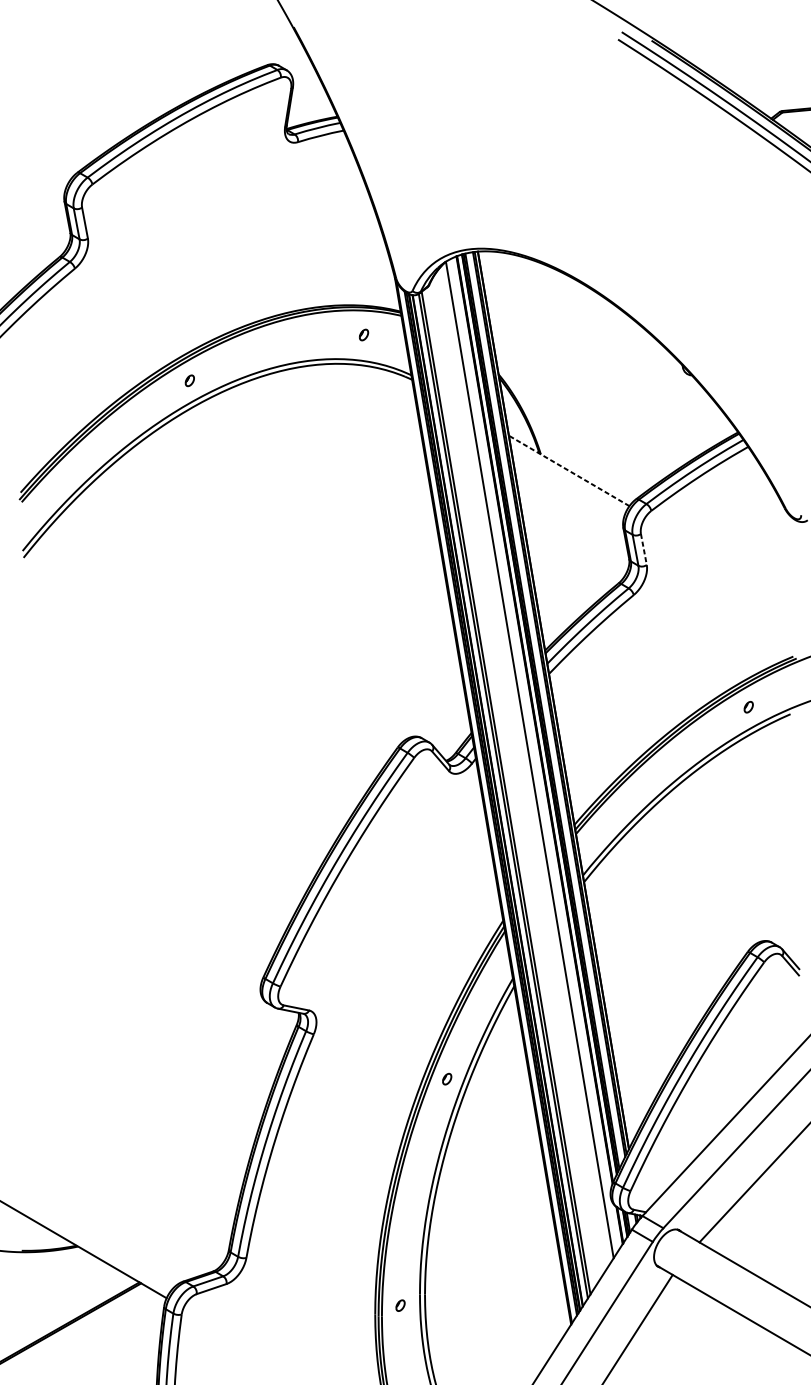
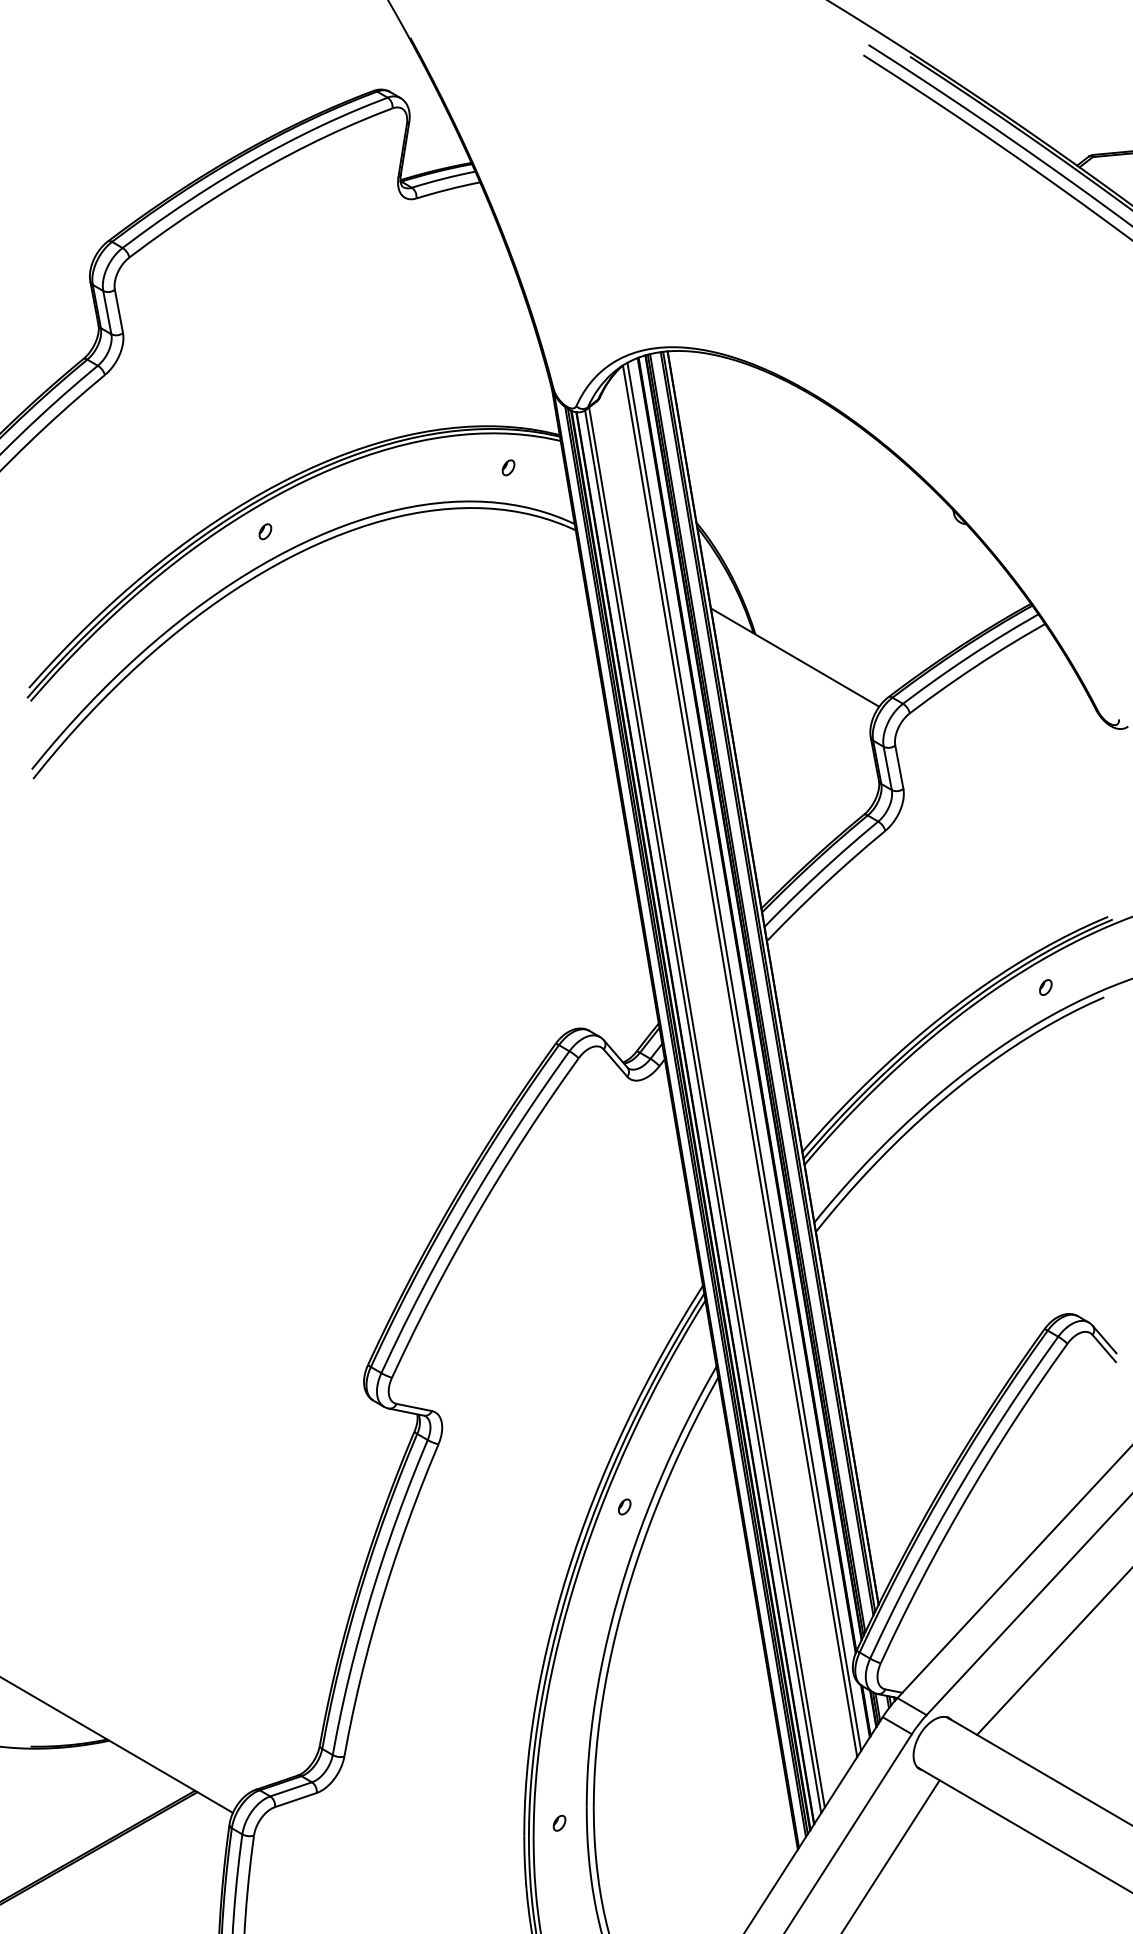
line: (569, 470) -> (795, 657), dashed -> solid
line: (643, 549) -> (899, 767), dashed -> solid
line: (532, 756) -> (744, 1056), added

